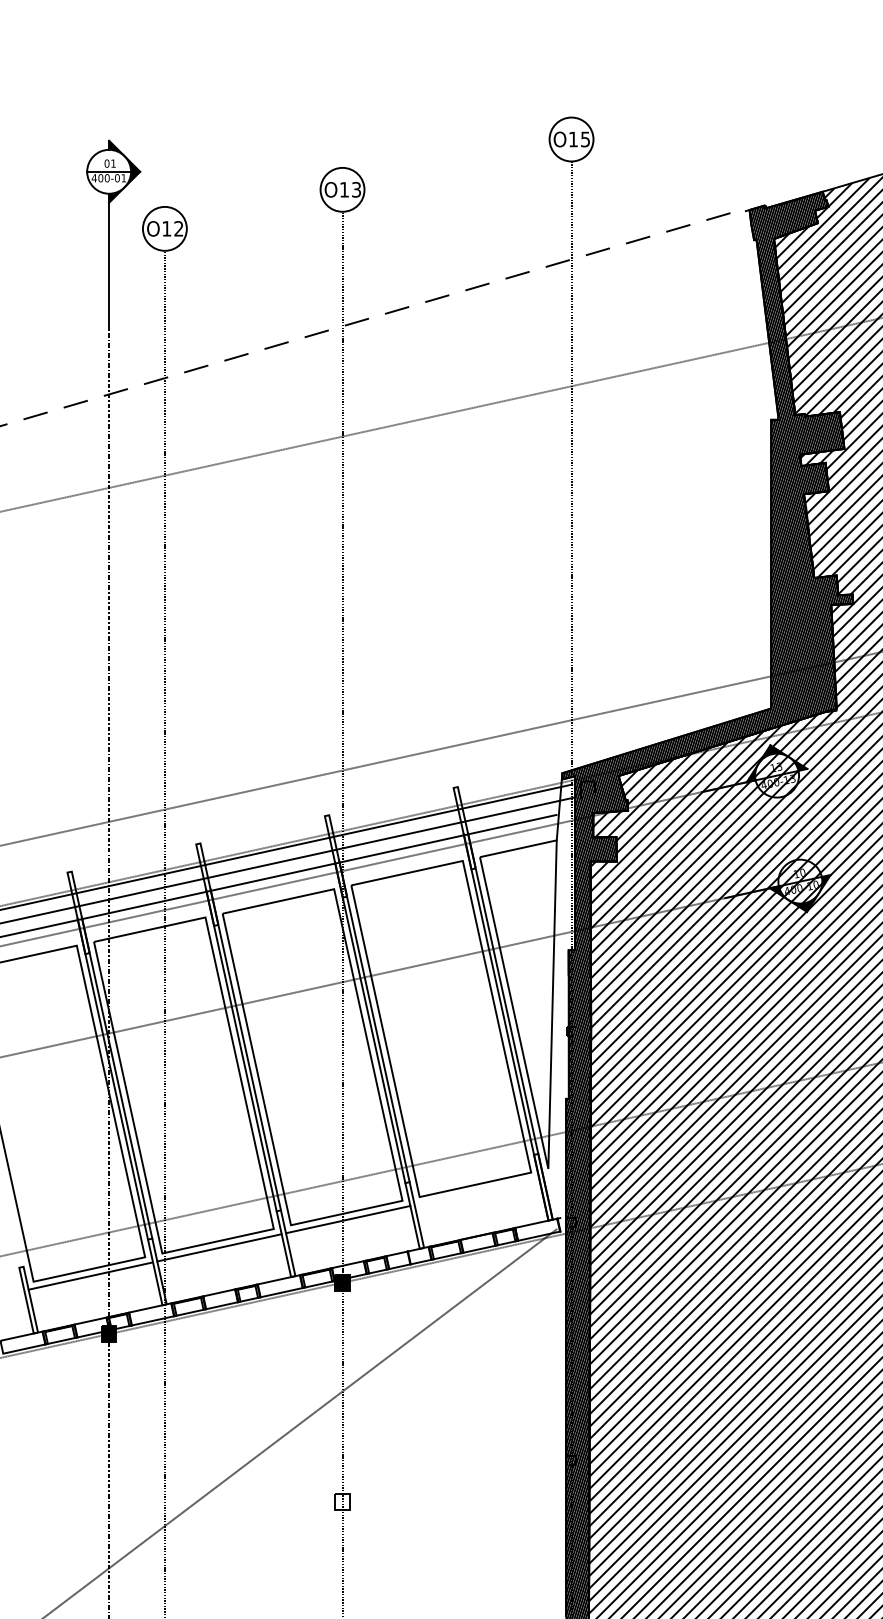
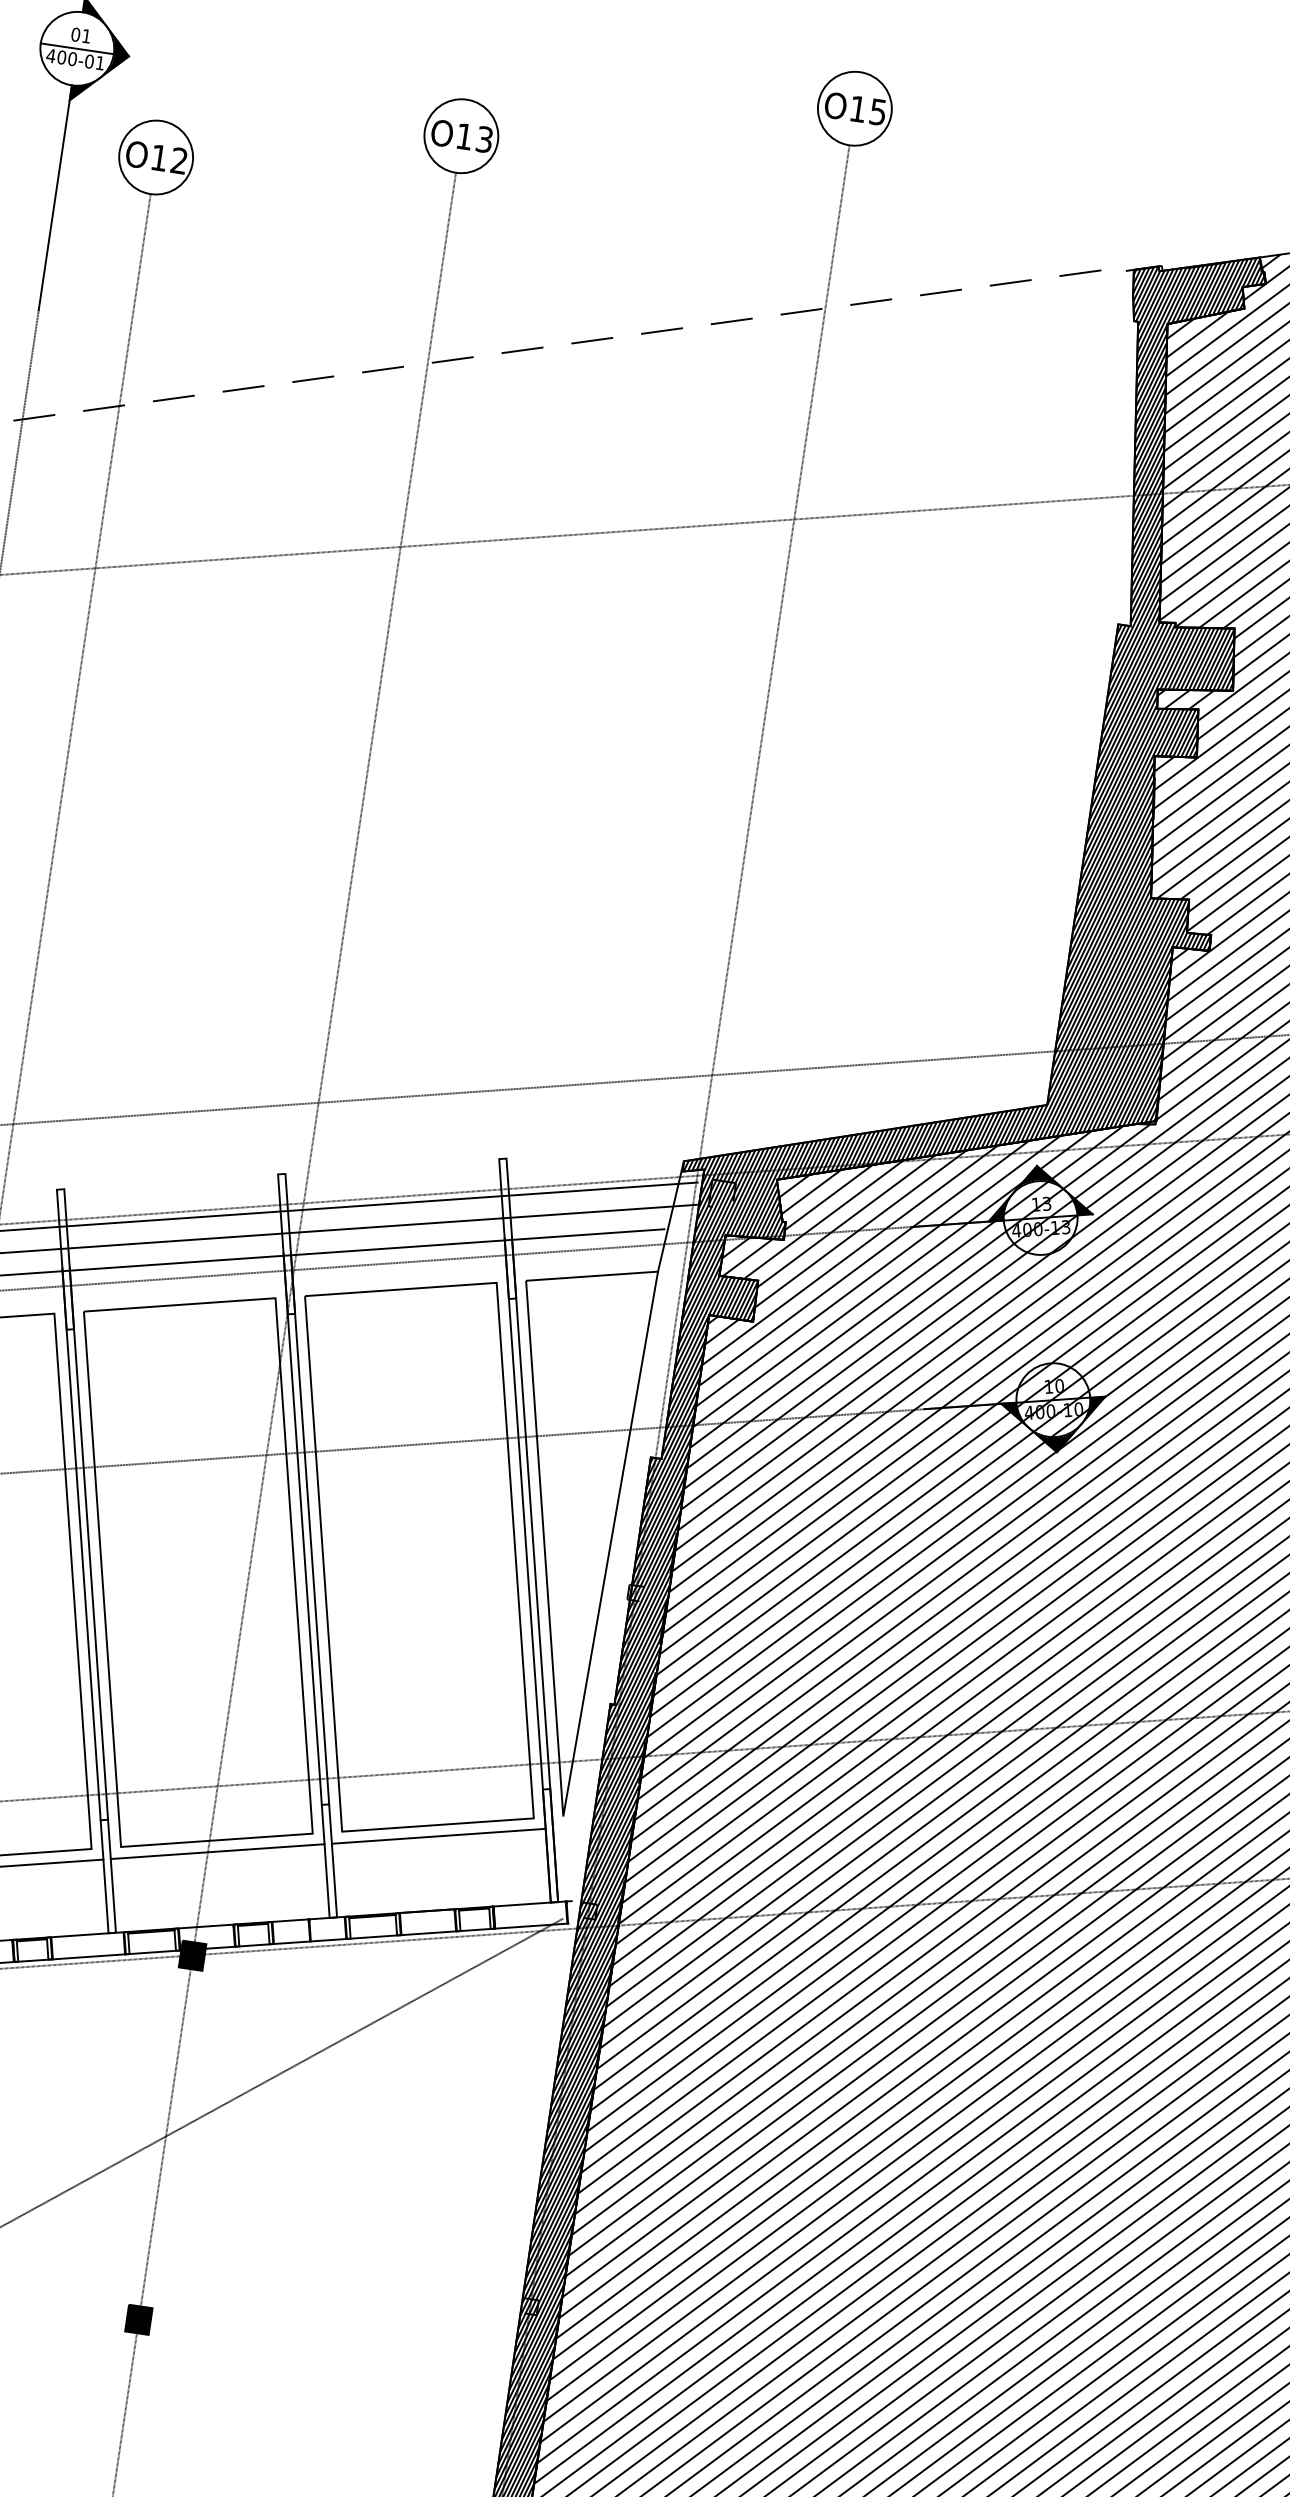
line: (476, 1191) -> (438, 1836), added
fill: (342, 1501) -> (138, 2319), added

